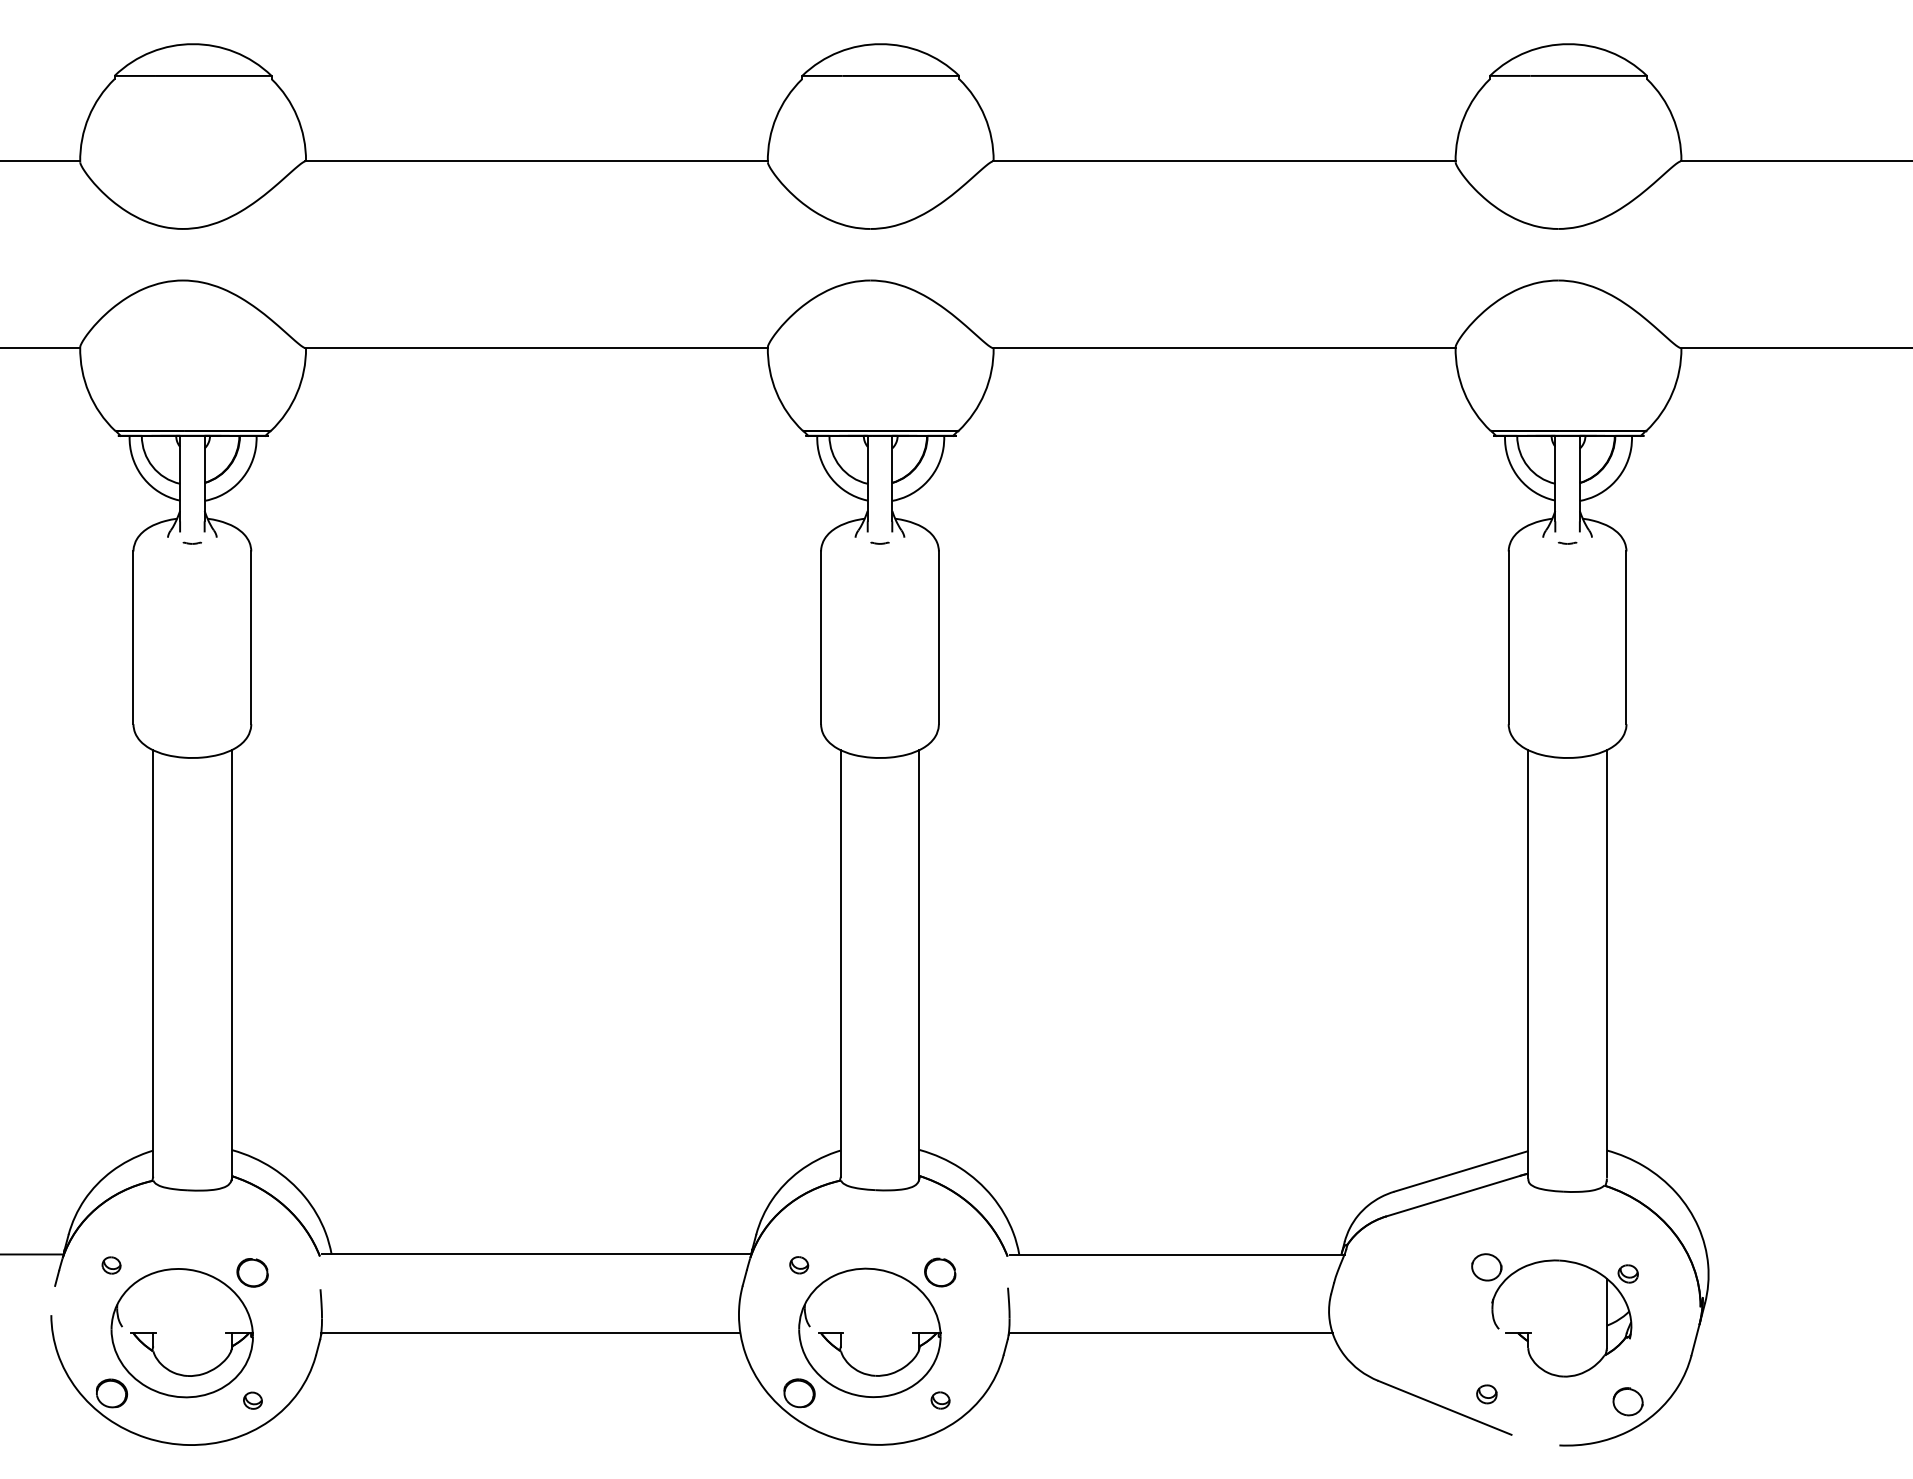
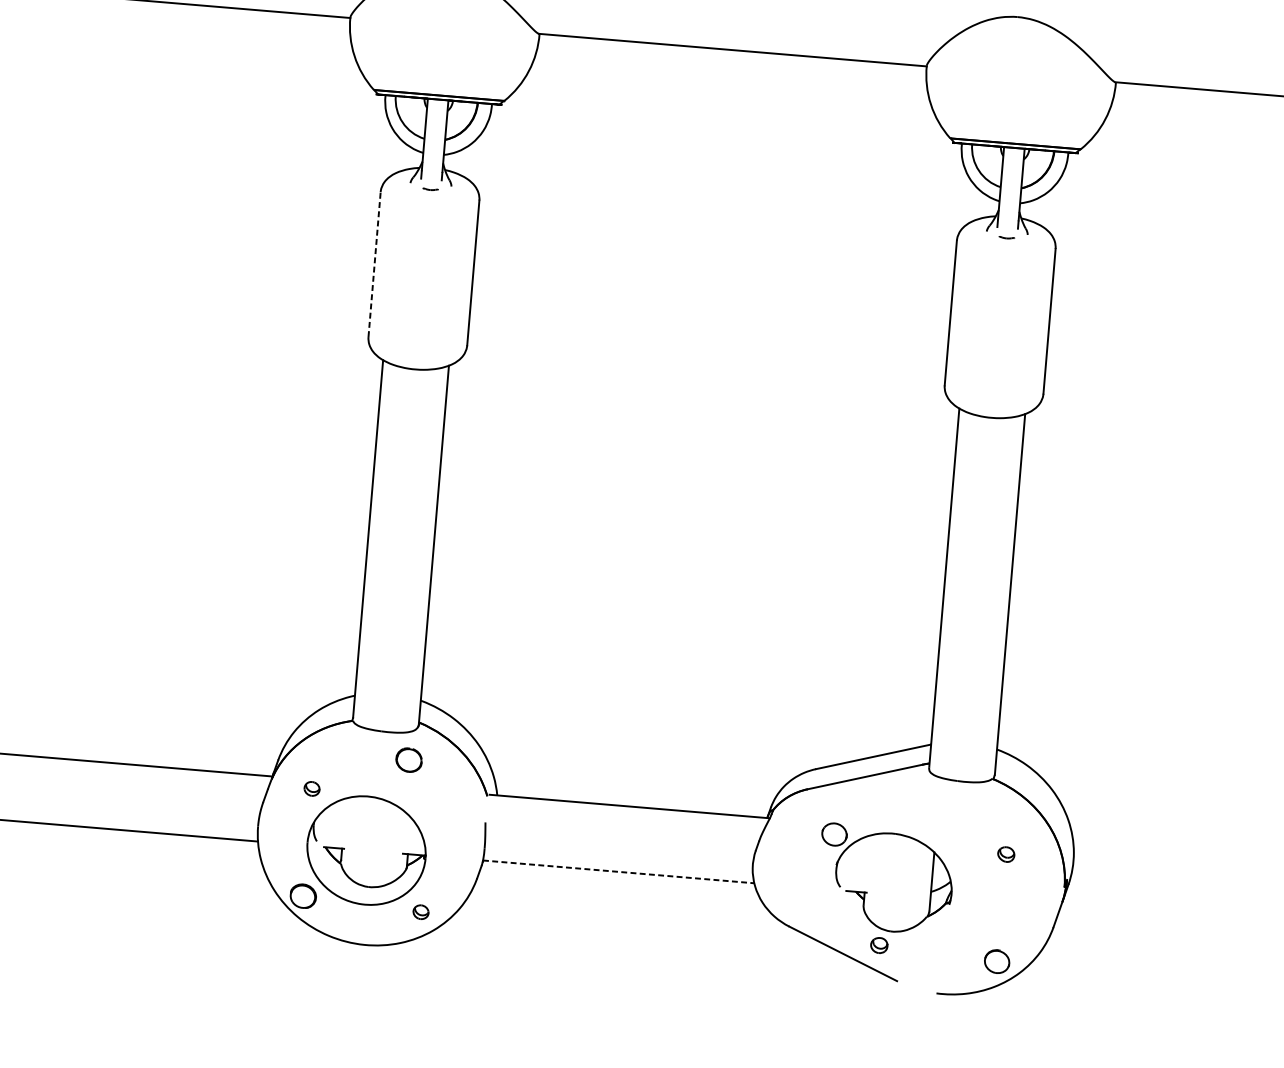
line: (821, 637) -> (374, 264), solid -> dashed
part: (940, 1272) -> (409, 760), moved
part: (1531, 1332) -> (867, 892), moved
line: (1170, 1333) -> (618, 872), solid -> dashed

